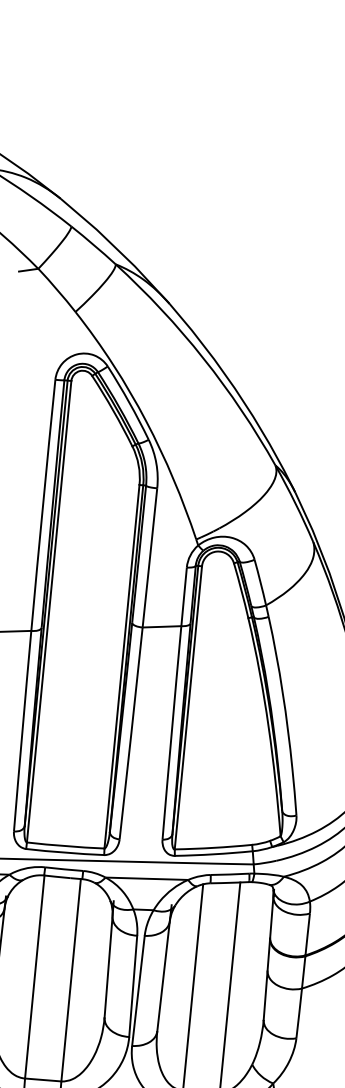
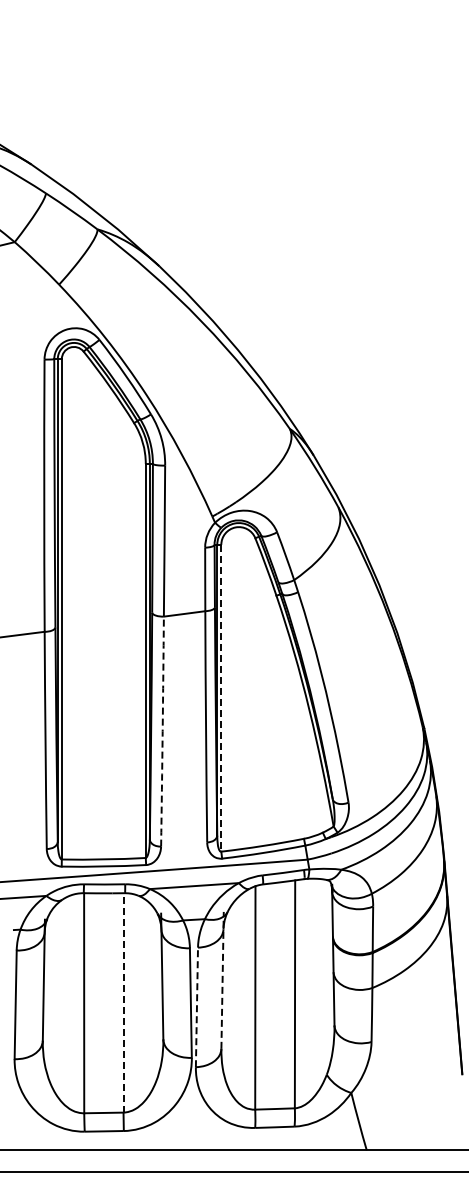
line: (188, 708) -> (221, 698), solid -> dashed
arc: (131, 733) -> (162, 731), solid -> dashed
line: (164, 967) -> (222, 979), solid -> dashed
line: (71, 979) -> (123, 1002), solid -> dashed
line: (138, 990) -> (196, 1007), solid -> dashed

